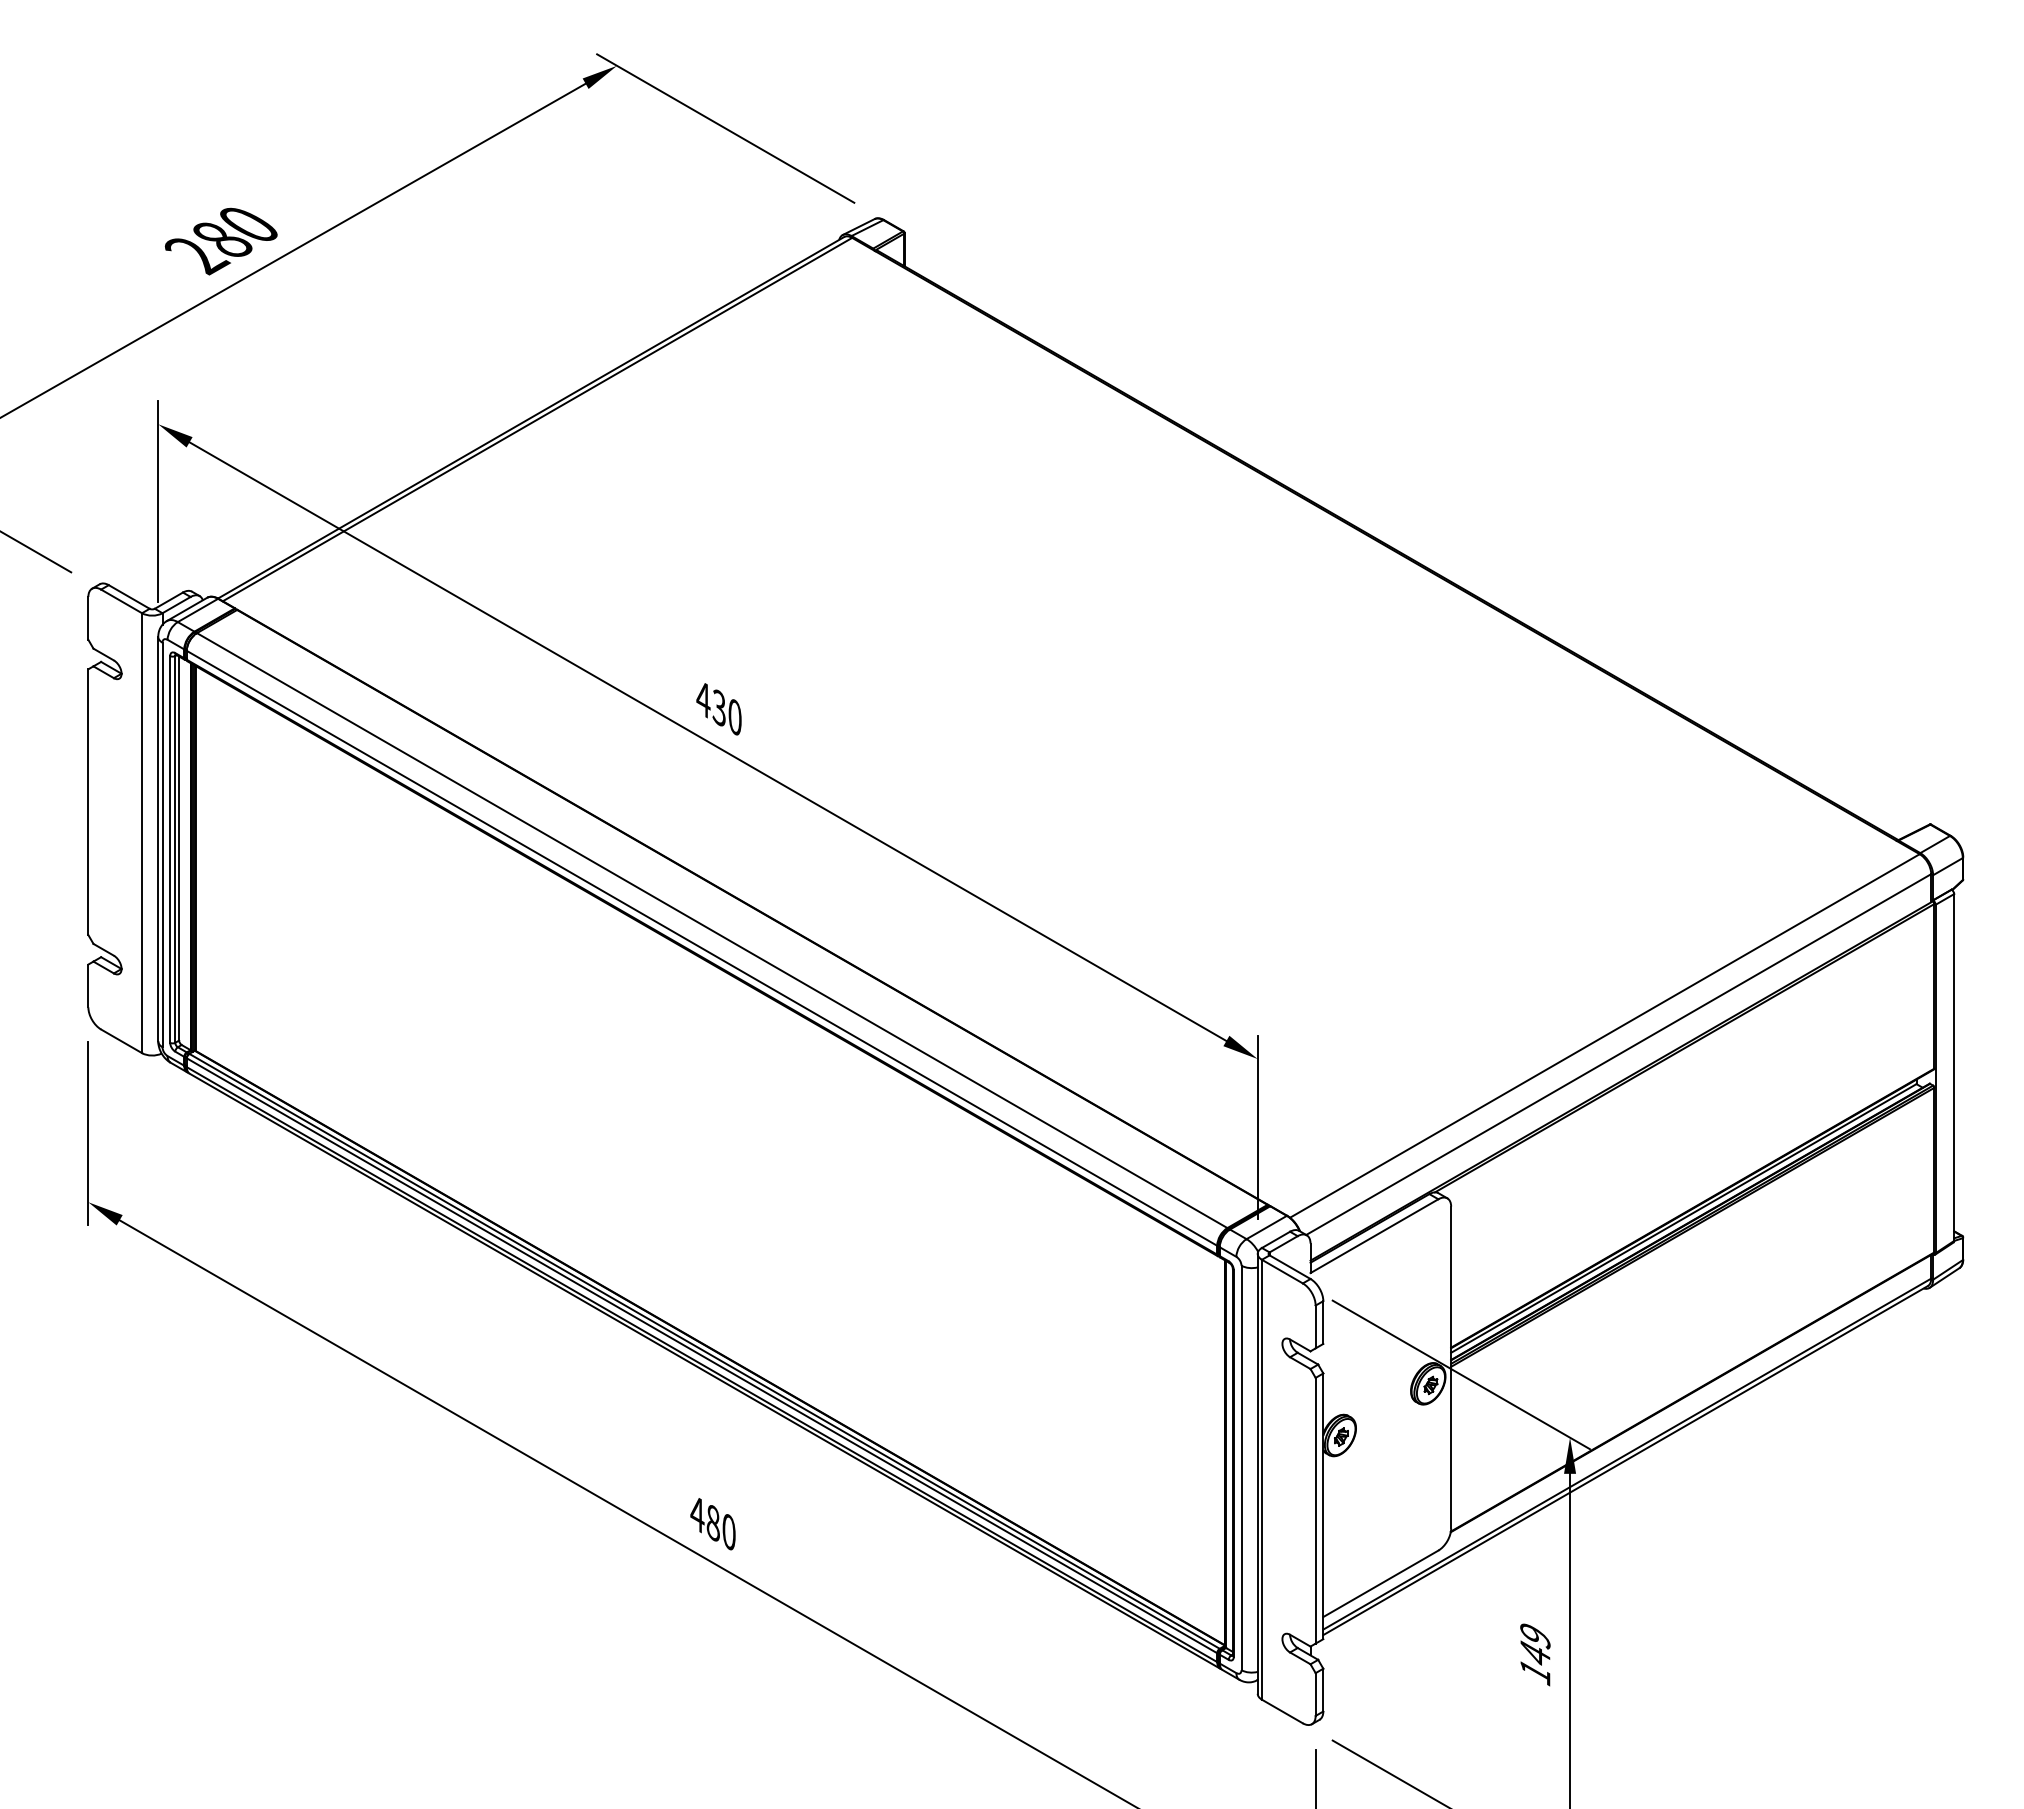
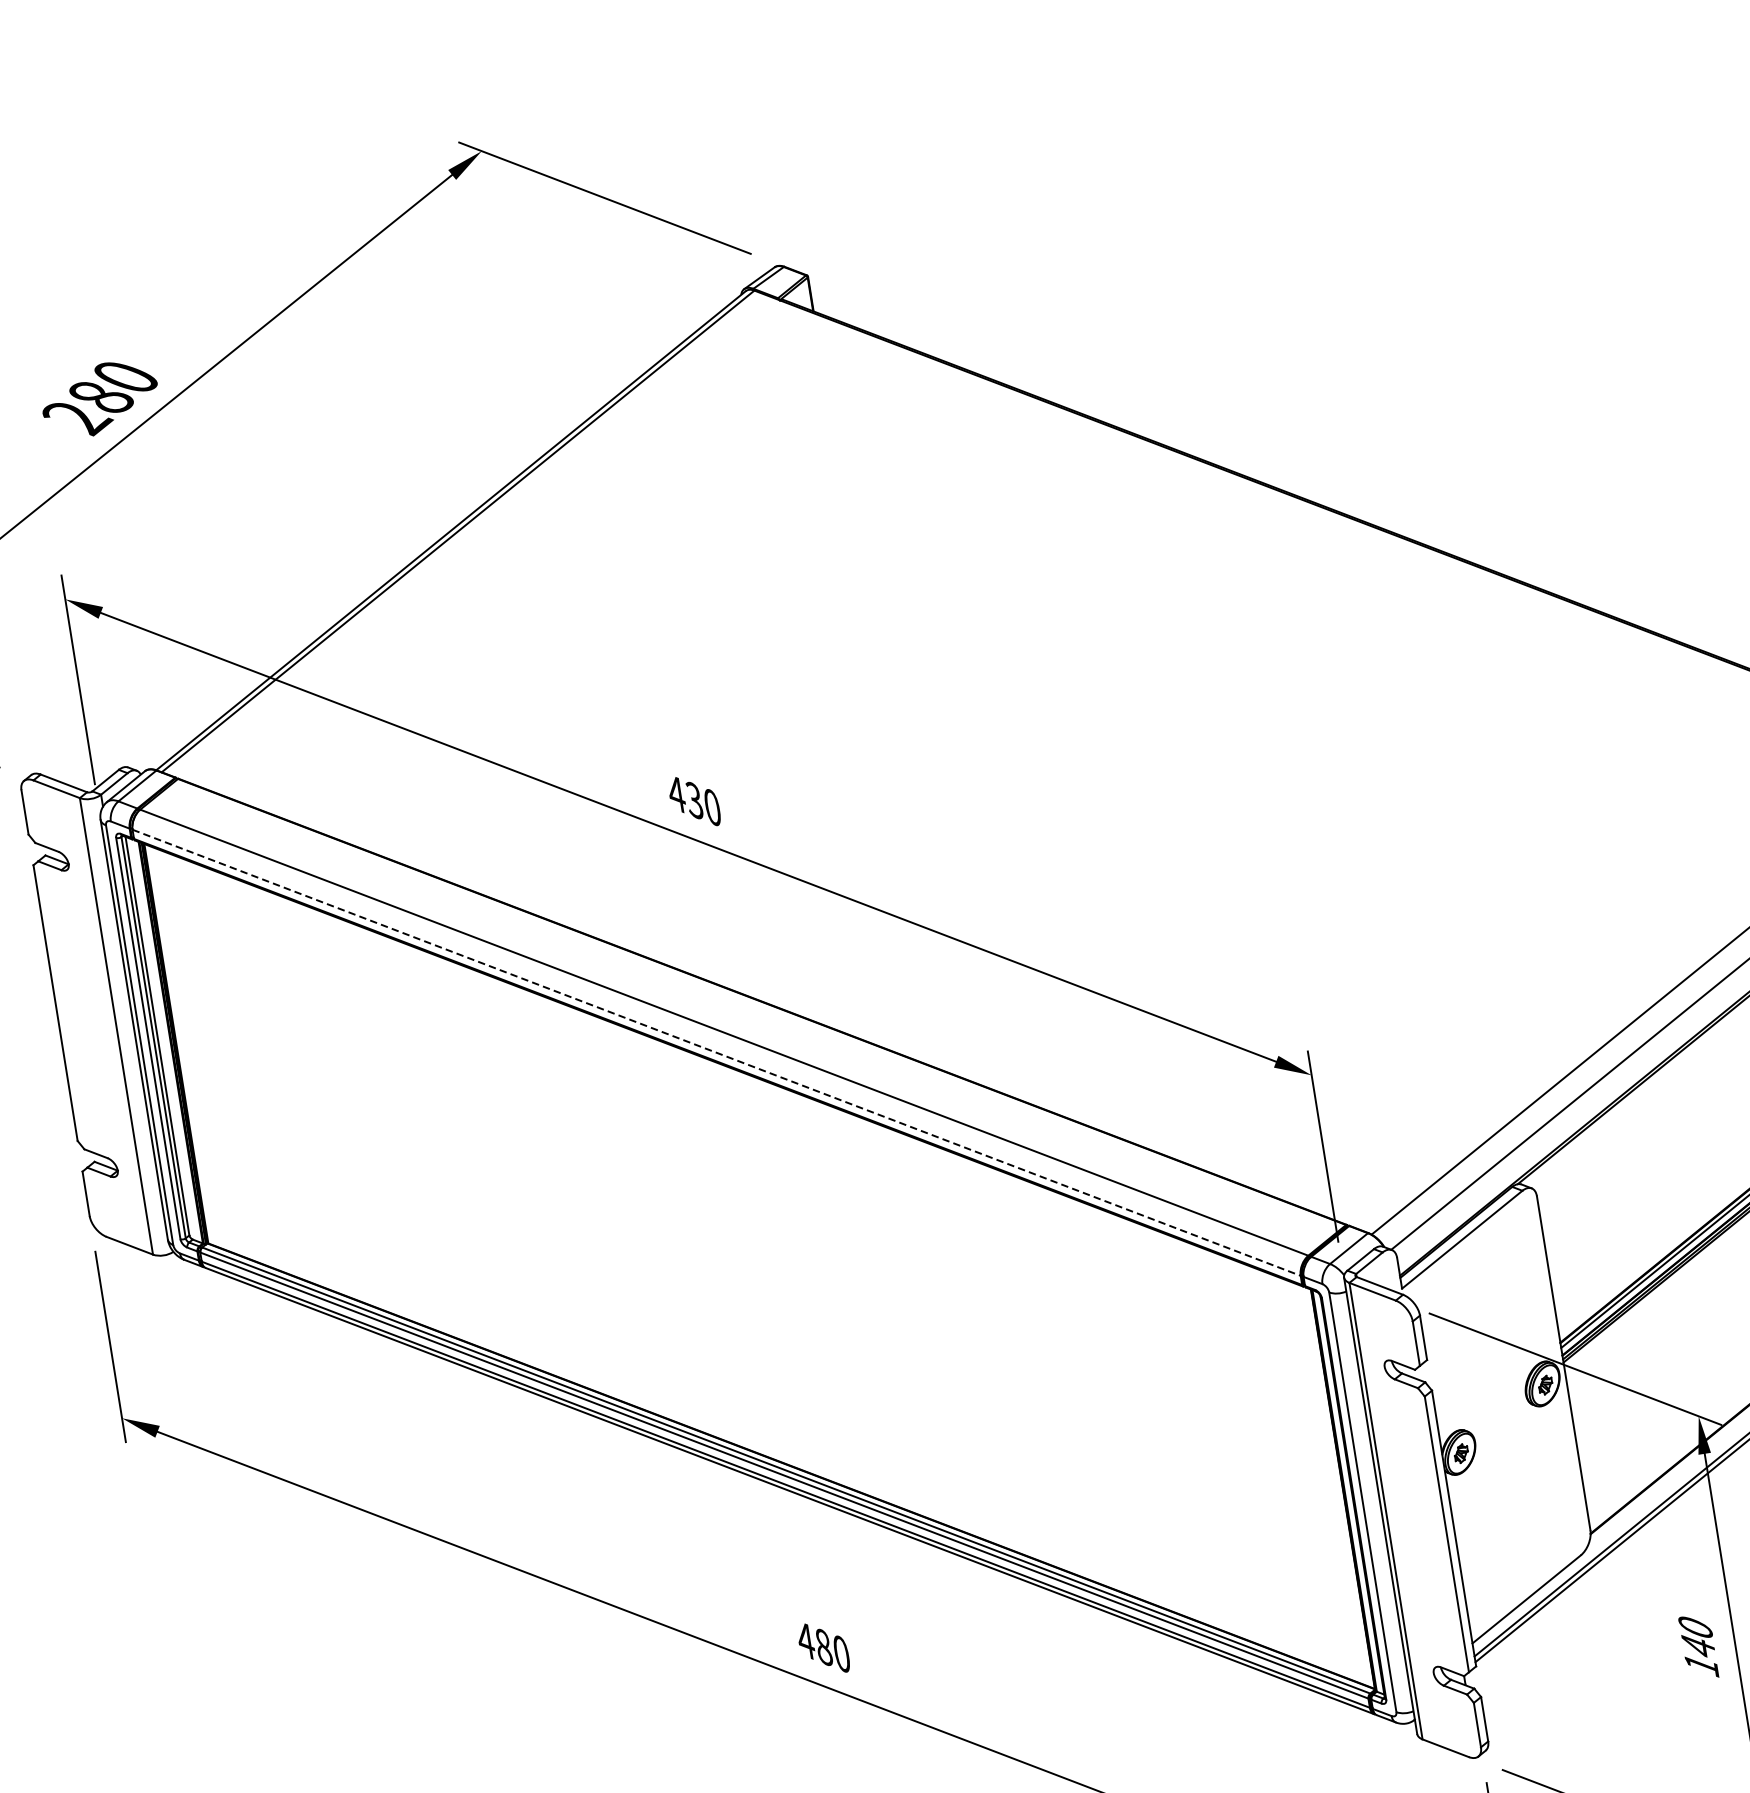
line: (702, 948) -> (717, 1052), solid -> dashed
text: (1535, 1636) -> (1695, 1628), 149 -> 140

